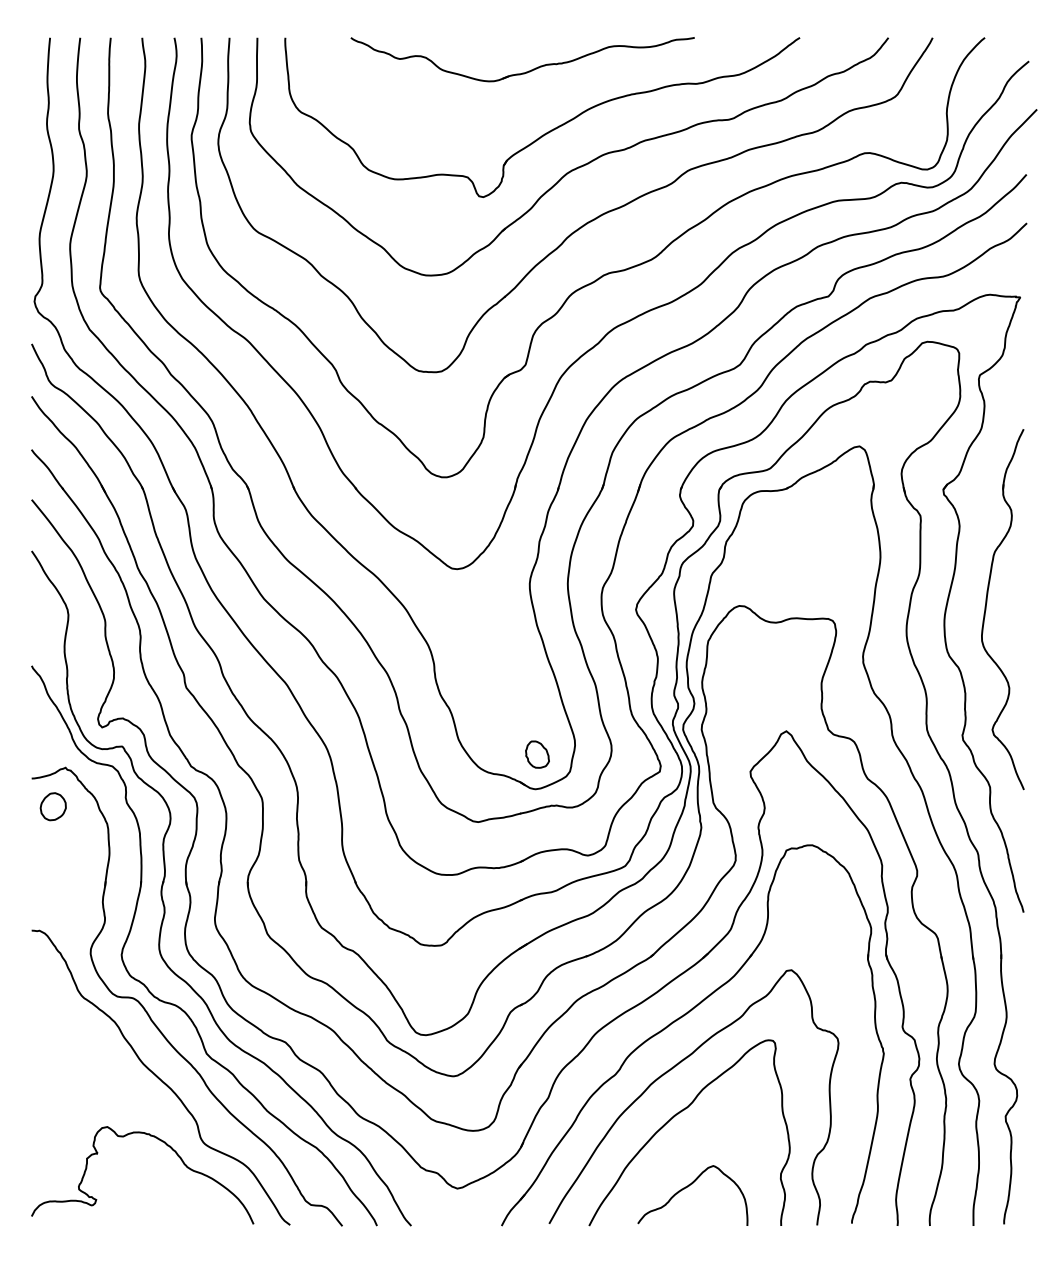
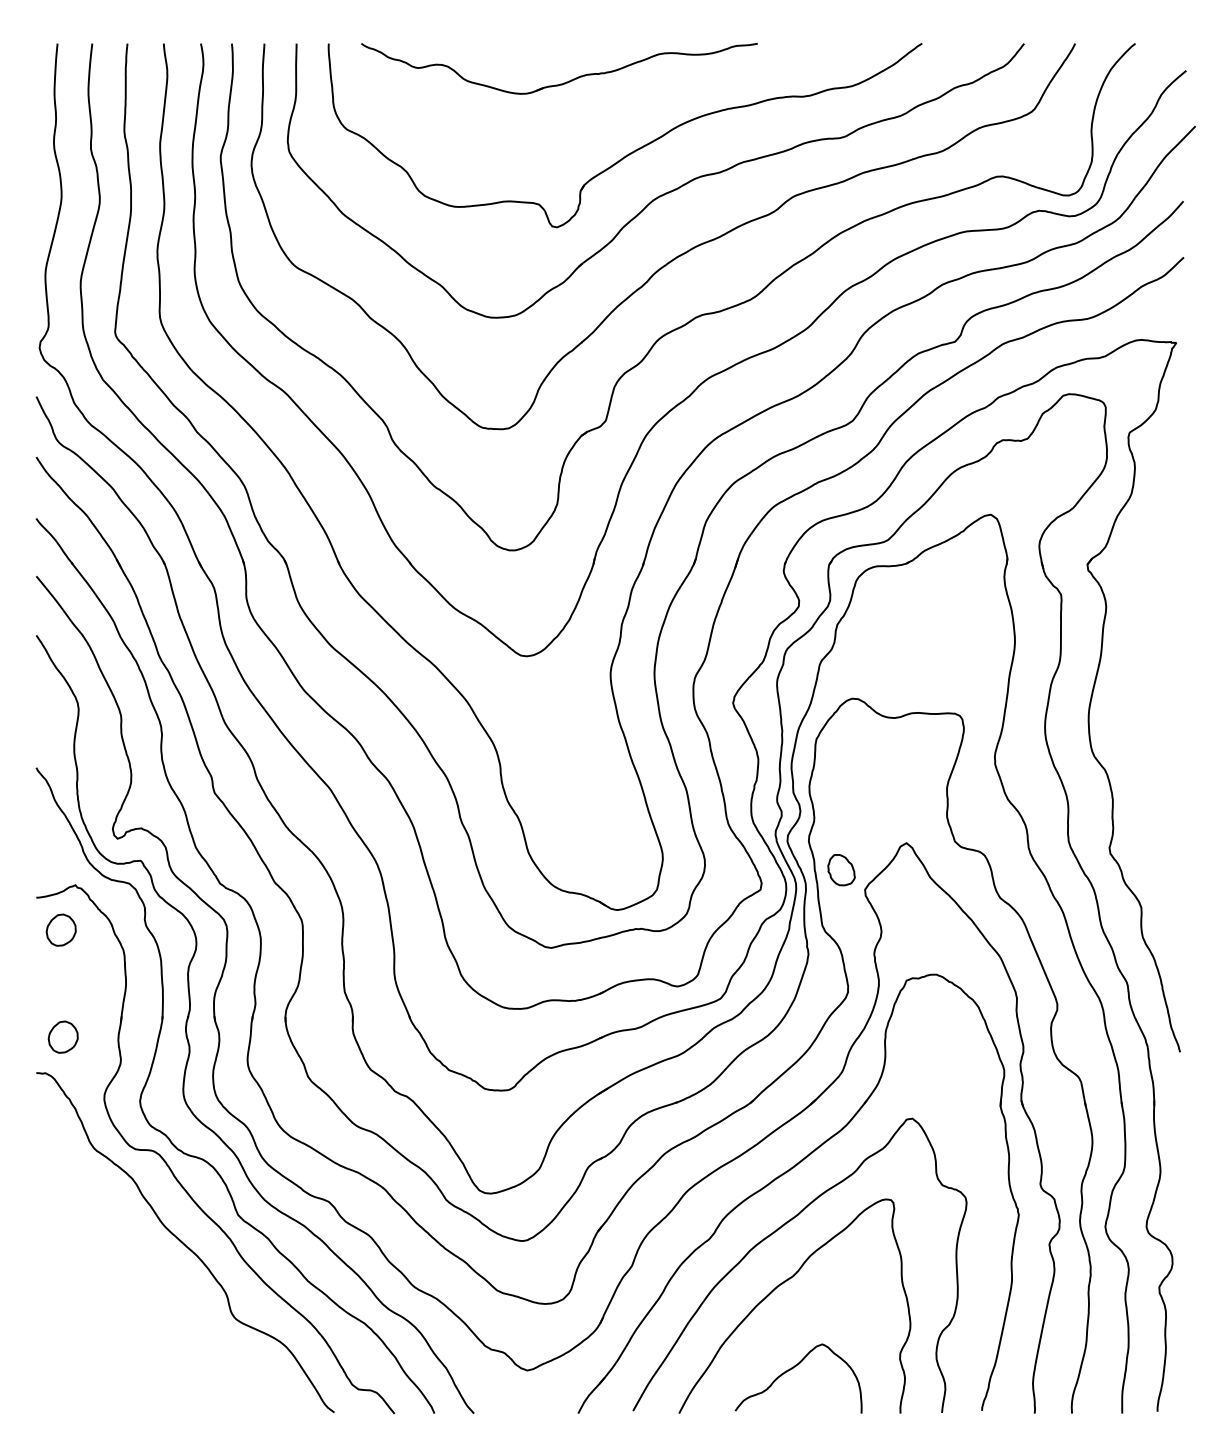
part: (526, 71) -> (563, 82), moved
part: (986, 607) -> (1137, 700), removed
part: (537, 754) -> (841, 870), moved
part: (54, 898) -> (62, 1036), added
curve: (167, 1146) -> (192, 1321), removed

